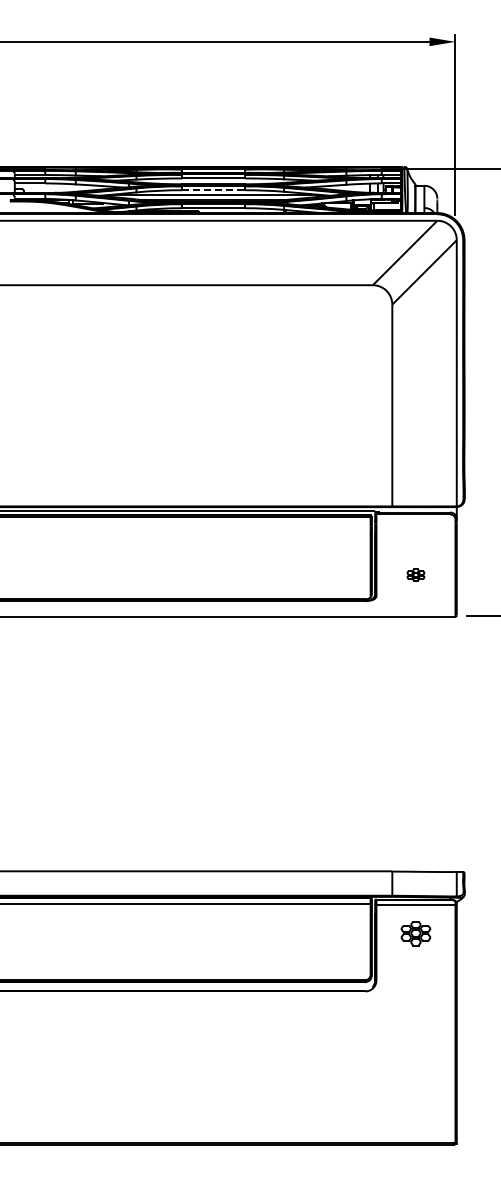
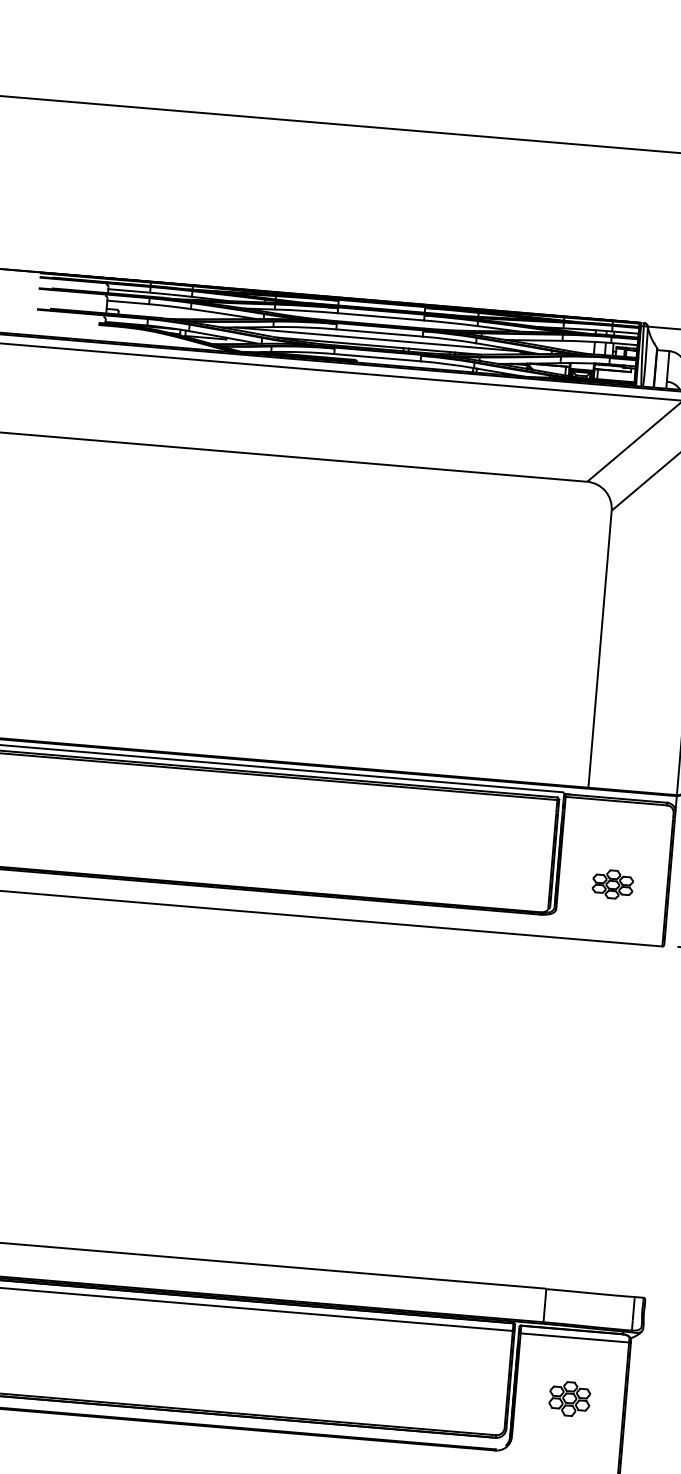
line: (214, 190) -> (380, 333), dashed -> solid
part: (415, 574) -> (612, 883), size x1.67
part: (415, 933) -> (569, 1398), moved

